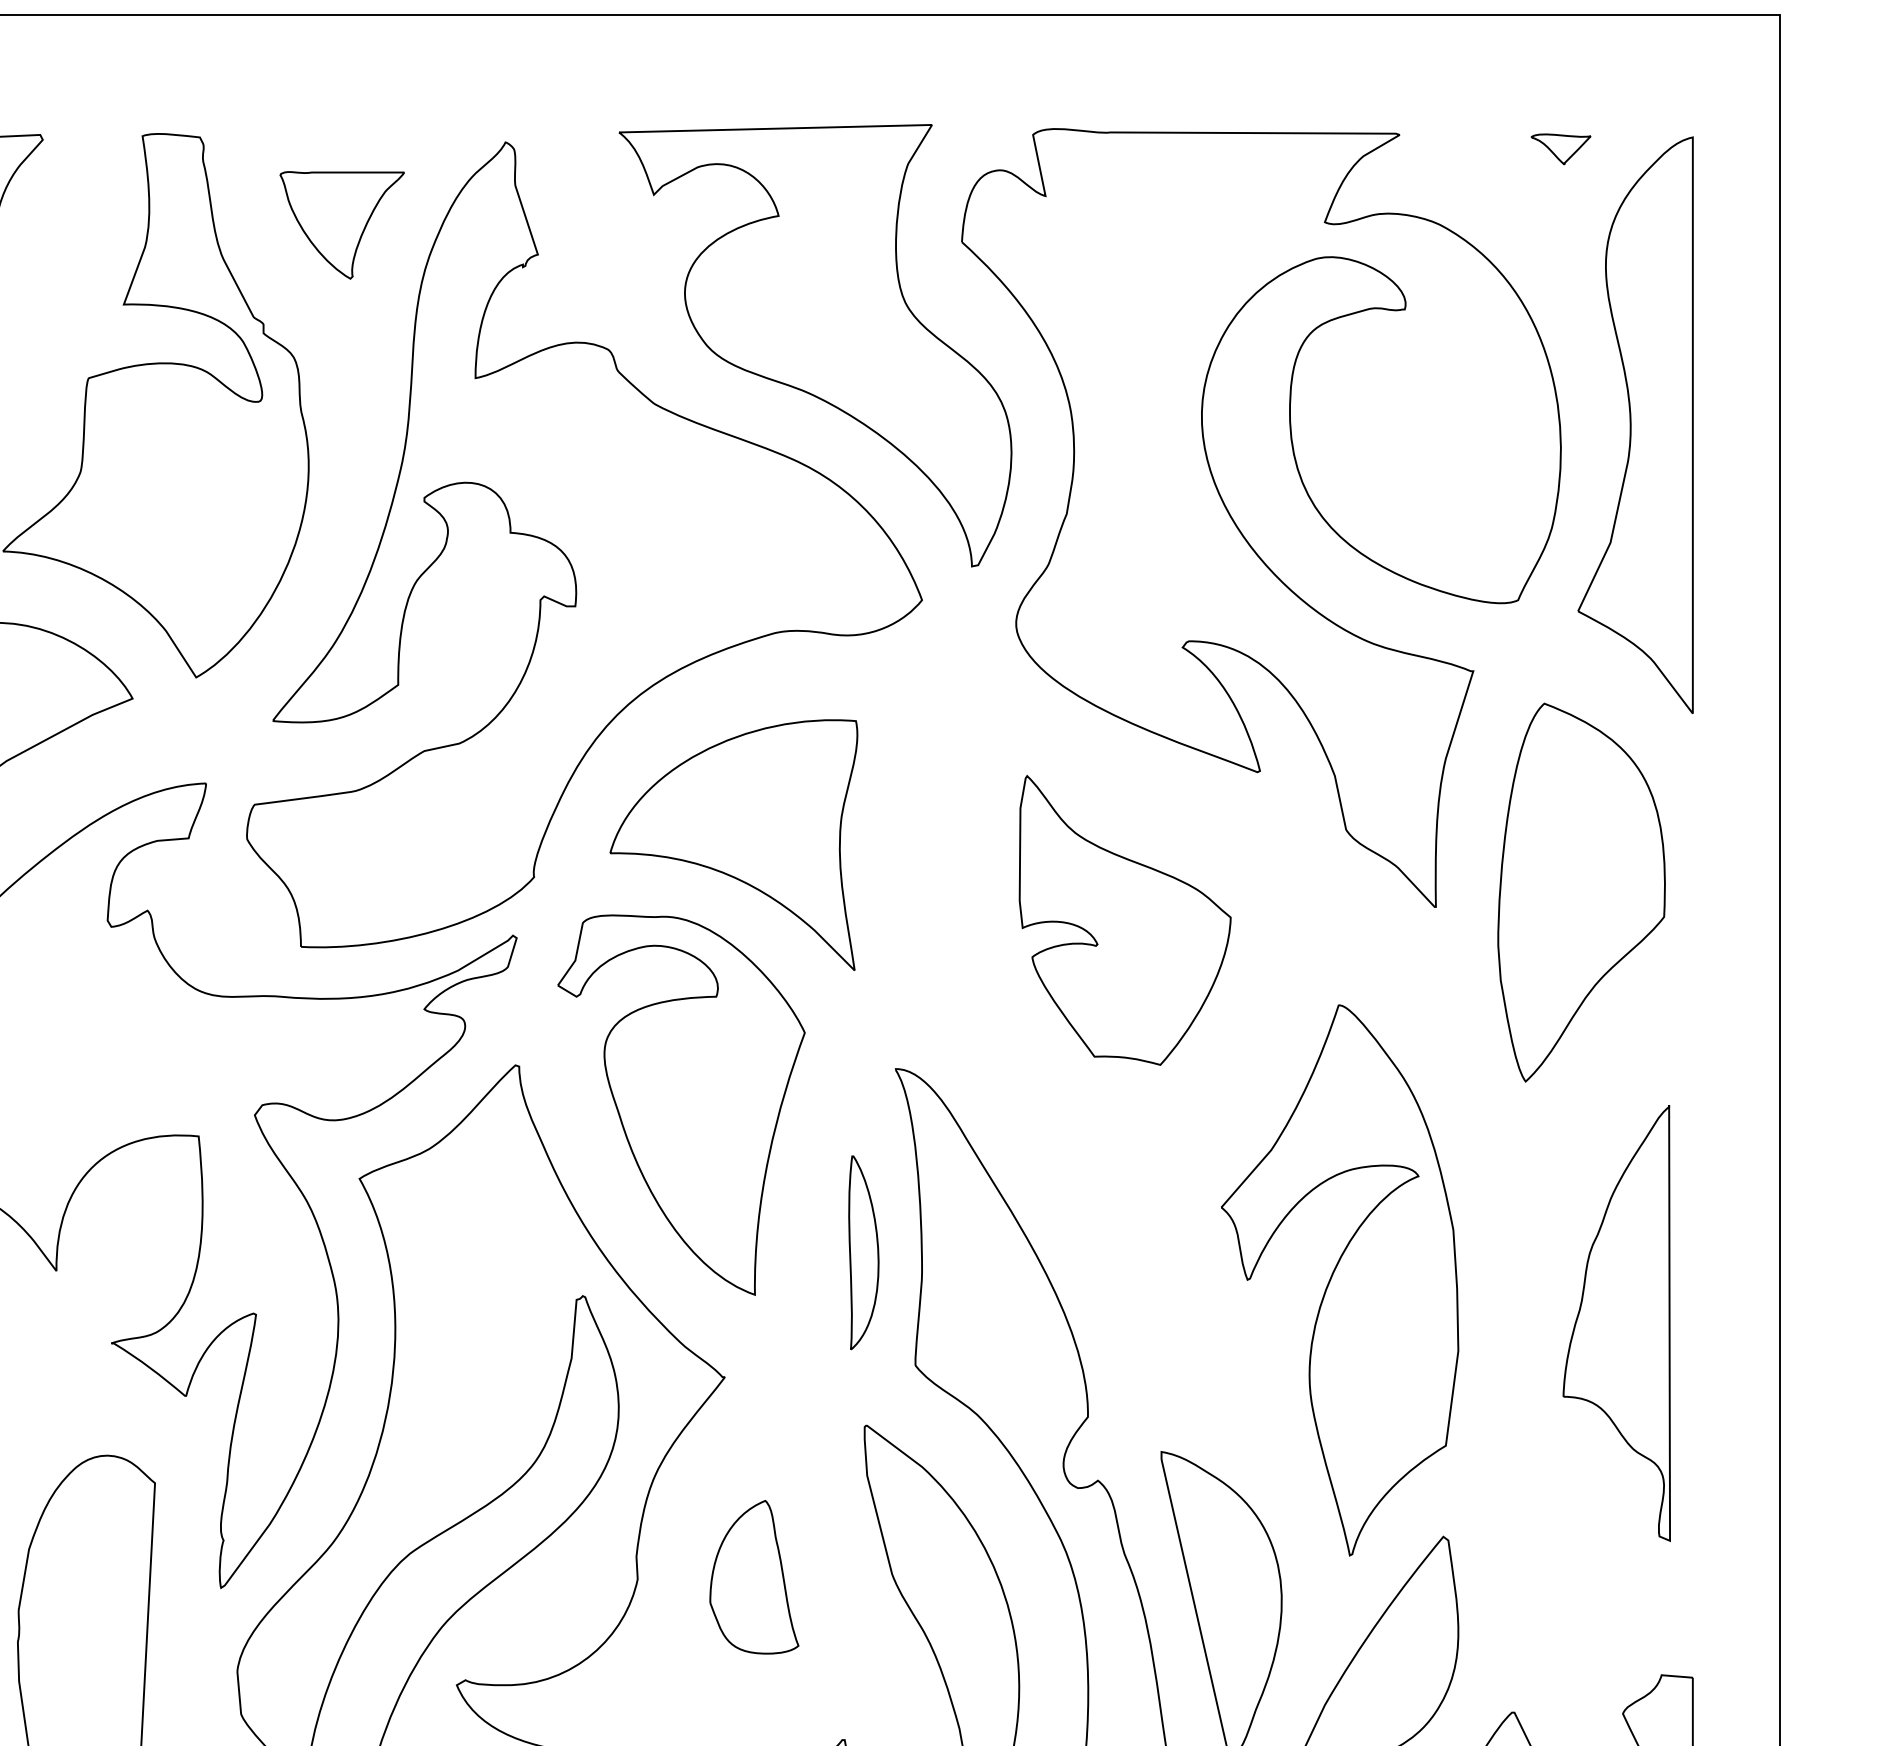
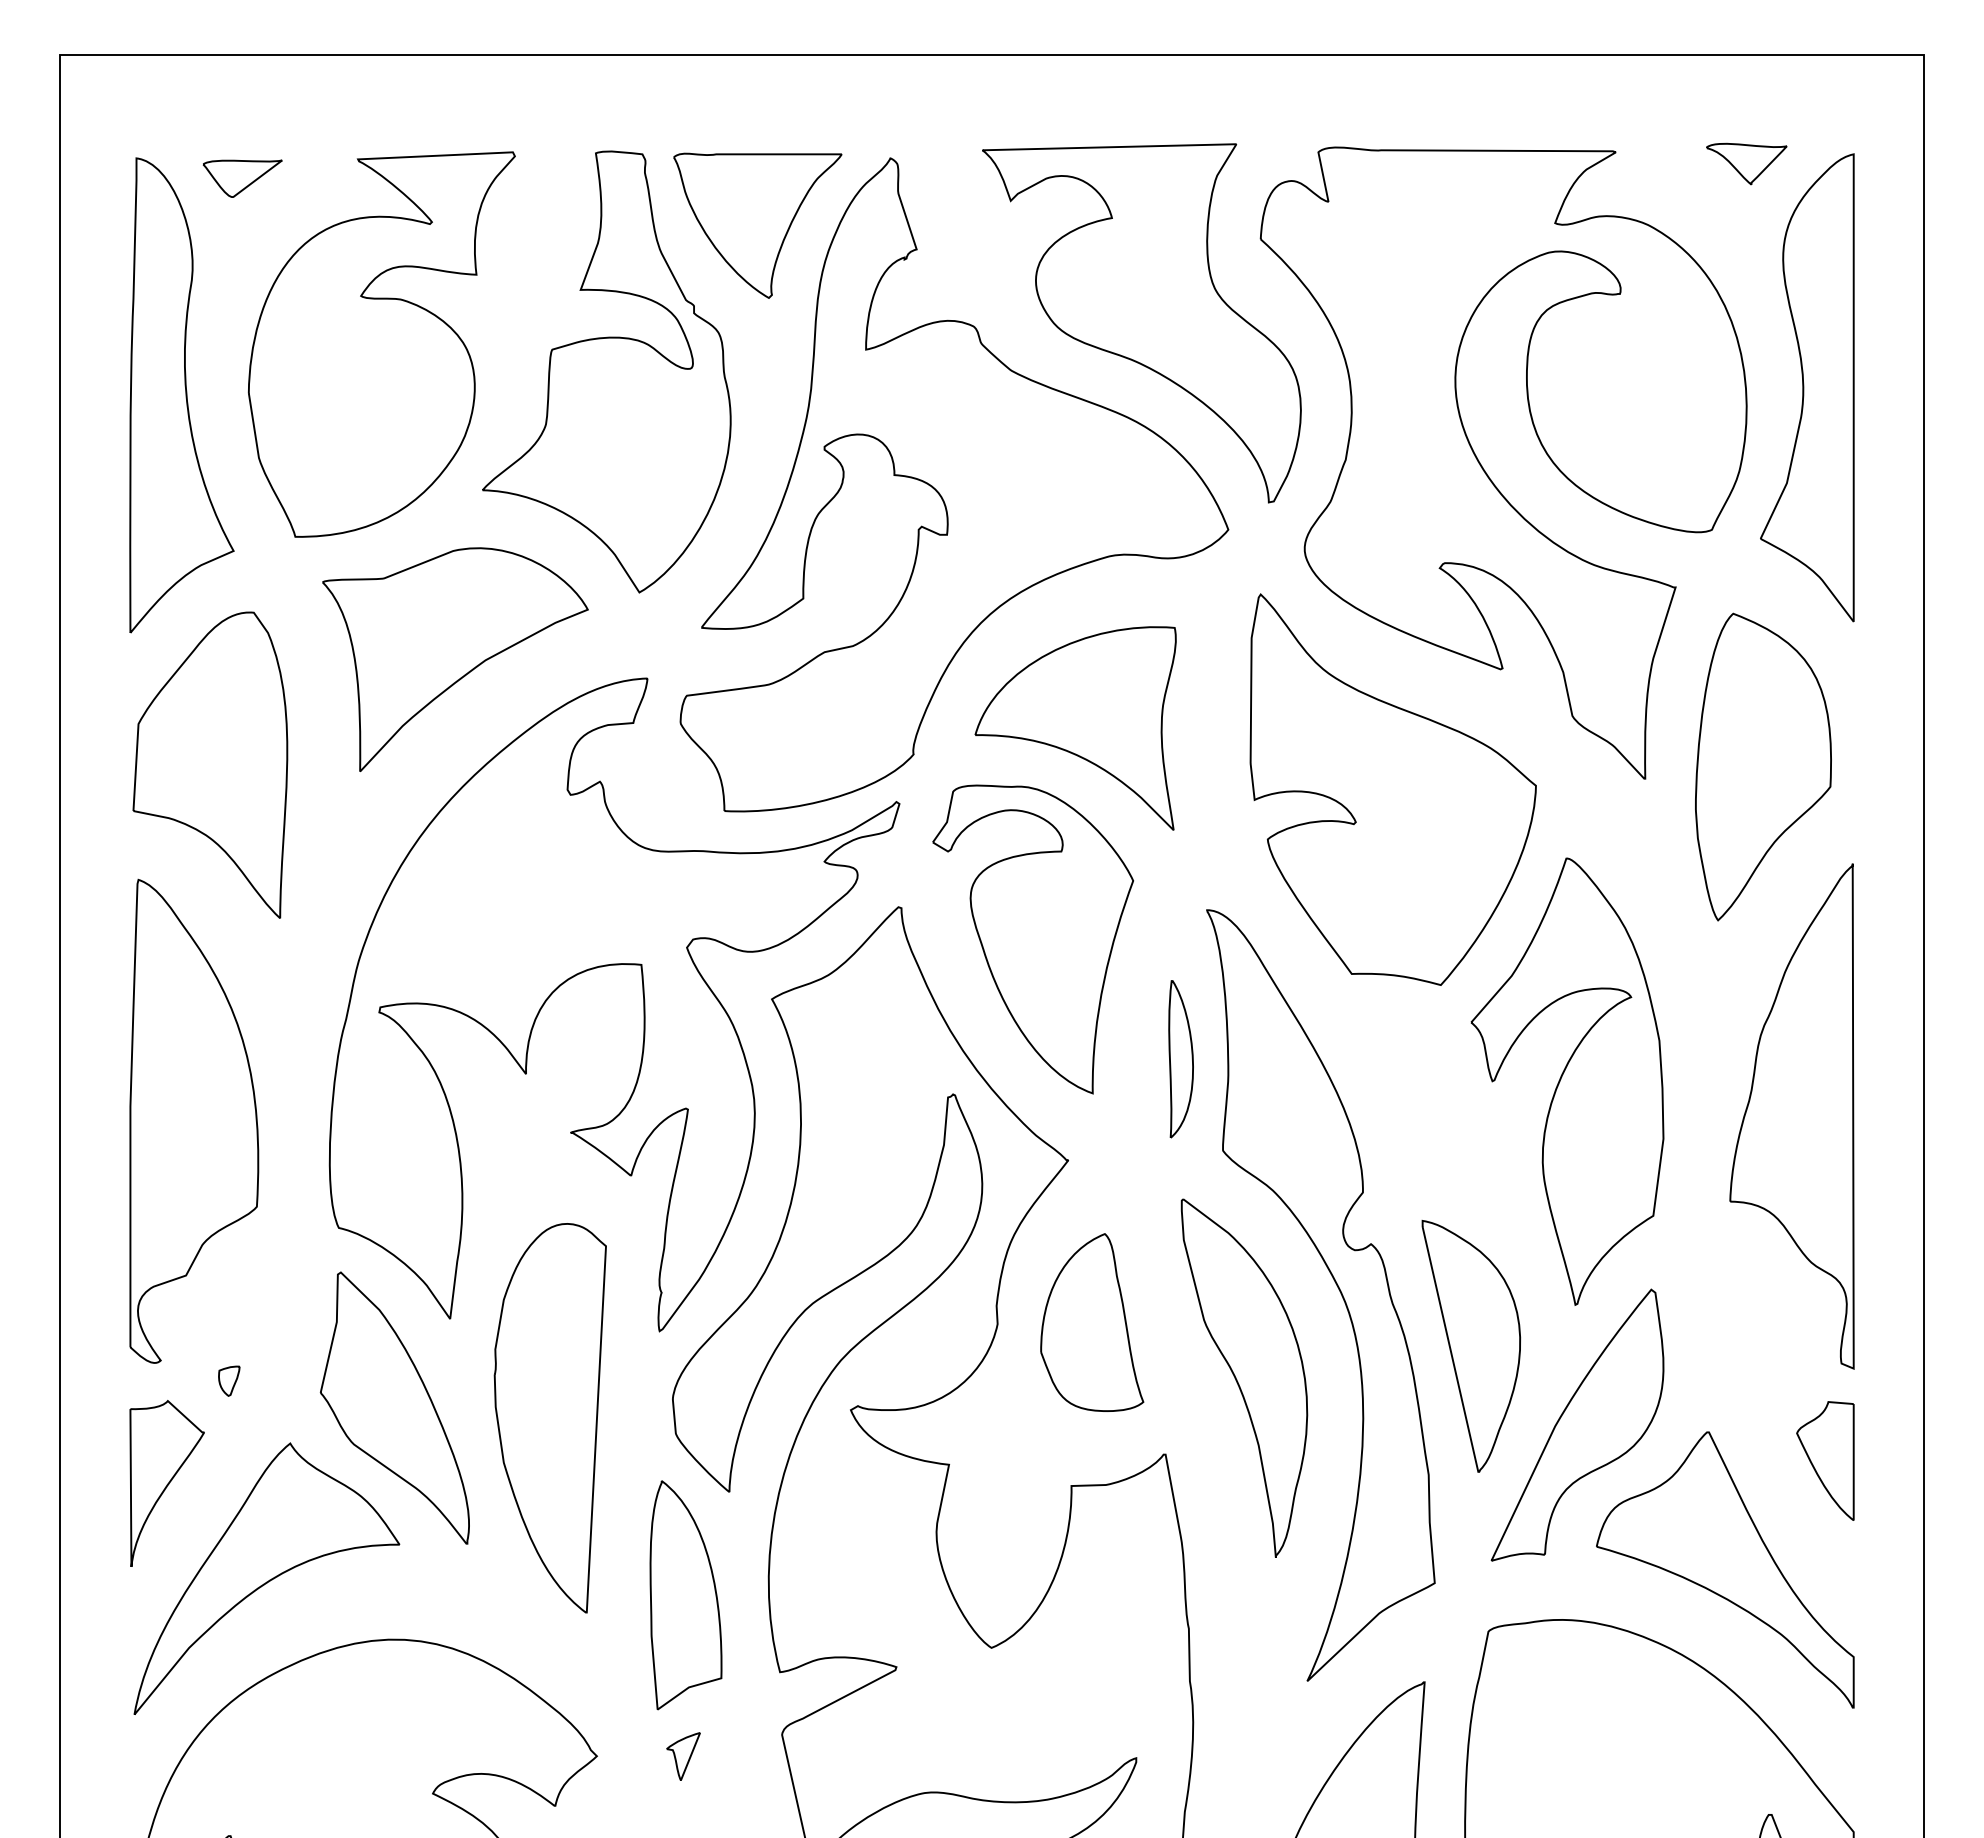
part: (1560, 148) -> (1746, 163), size x1.67
part: (341, 225) -> (757, 225), size x1.67
part: (1124, 920) -> (1392, 789), size x1.67
part: (1616, 1323) -> (1791, 1116), size x1.43
part: (754, 1577) -> (1092, 1322), size x1.43

